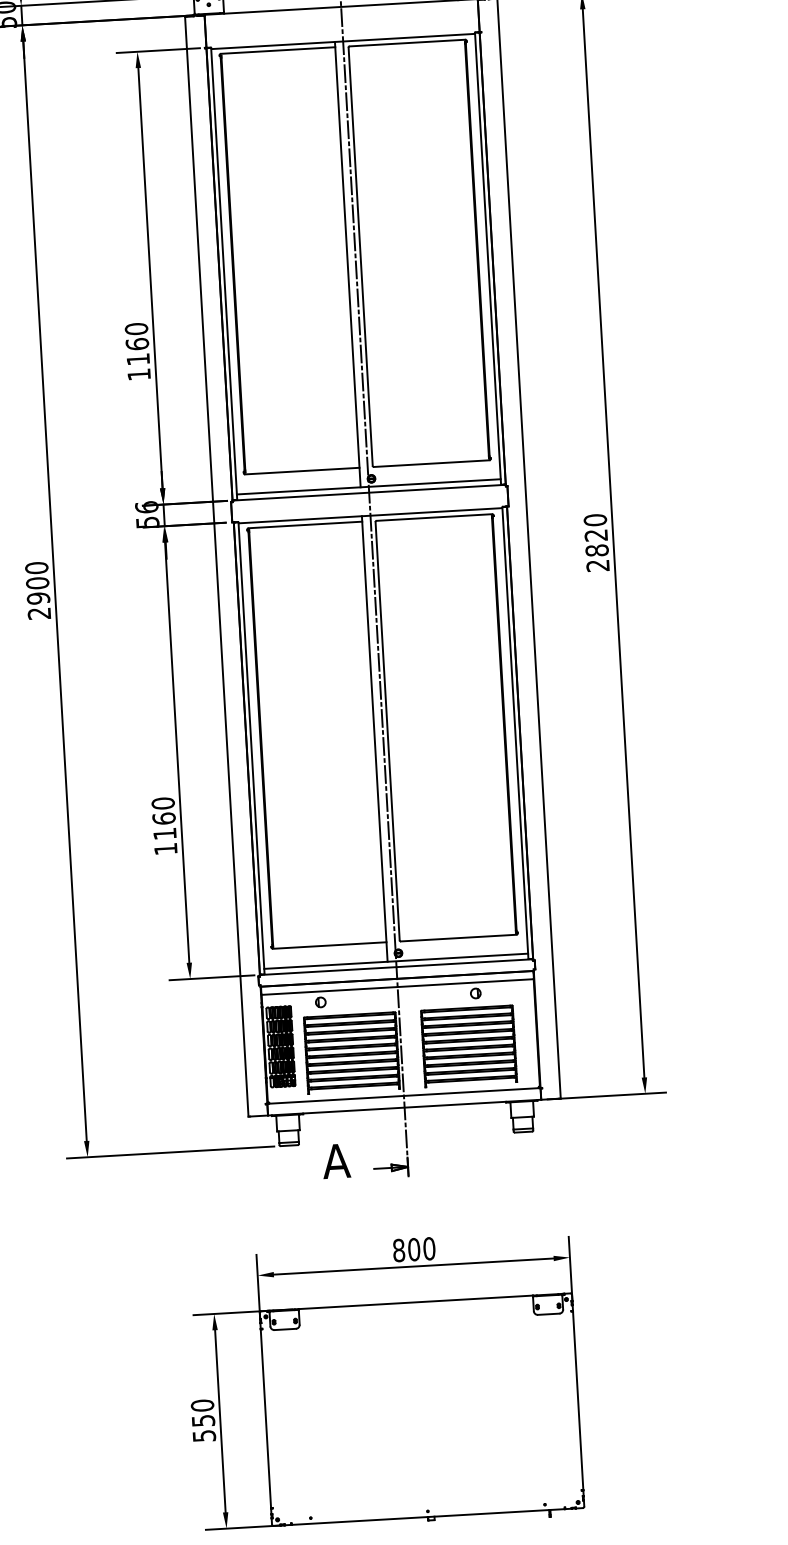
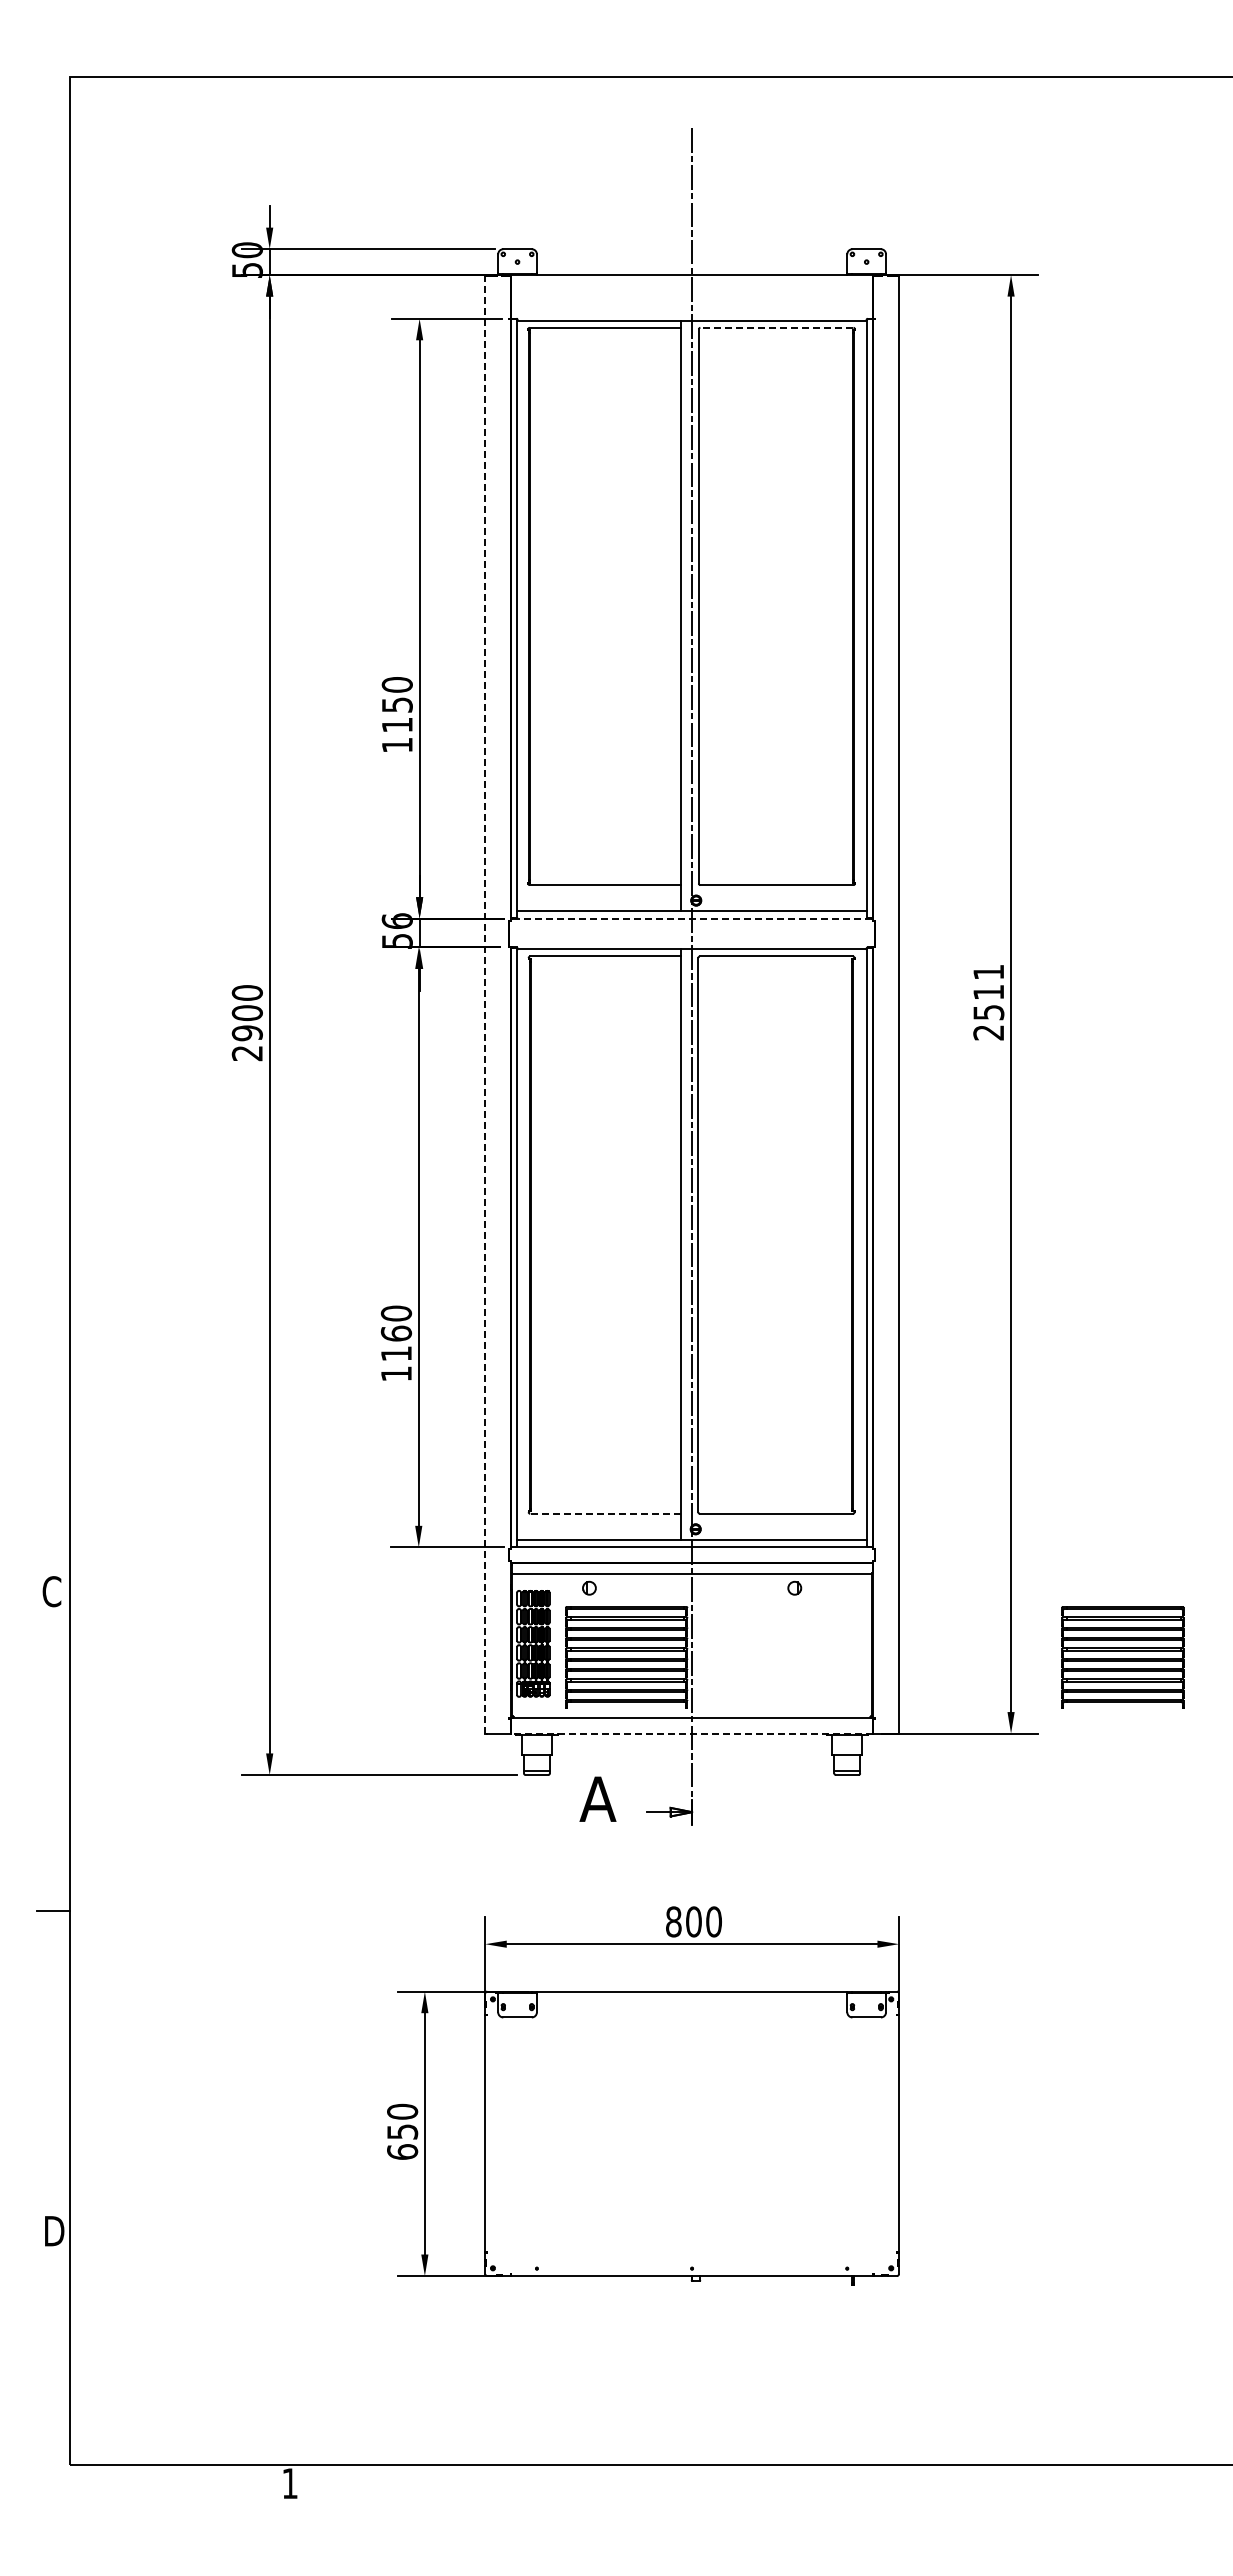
line: (407, 42) -> (776, 327), solid -> dashed
text: (136, 343) -> (396, 704), 1160 -> 1150
line: (369, 492) -> (692, 918), solid -> dashed
text: (596, 535) -> (988, 992), 2820 -> 2511
line: (216, 566) -> (485, 1004), solid -> dashed
line: (328, 945) -> (604, 1513), solid -> dashed
part: (468, 1046) -> (1122, 1657), moved
line: (404, 1107) -> (691, 1733), solid -> dashed
text: (204, 1435) -> (402, 2151), 550 -> 650

